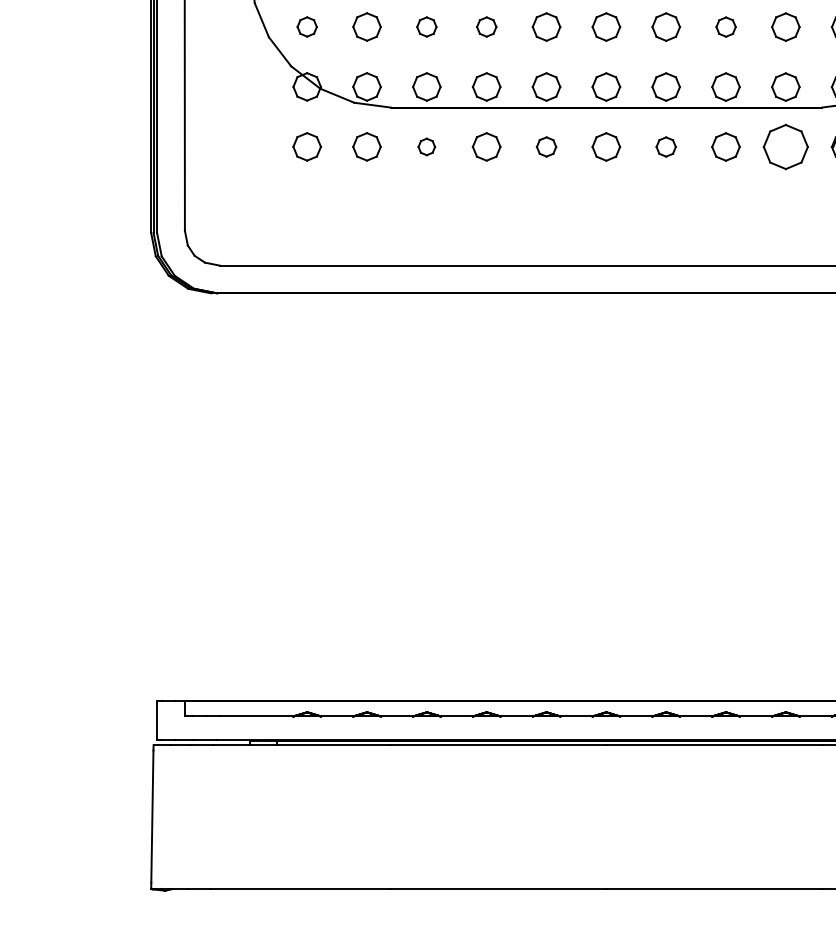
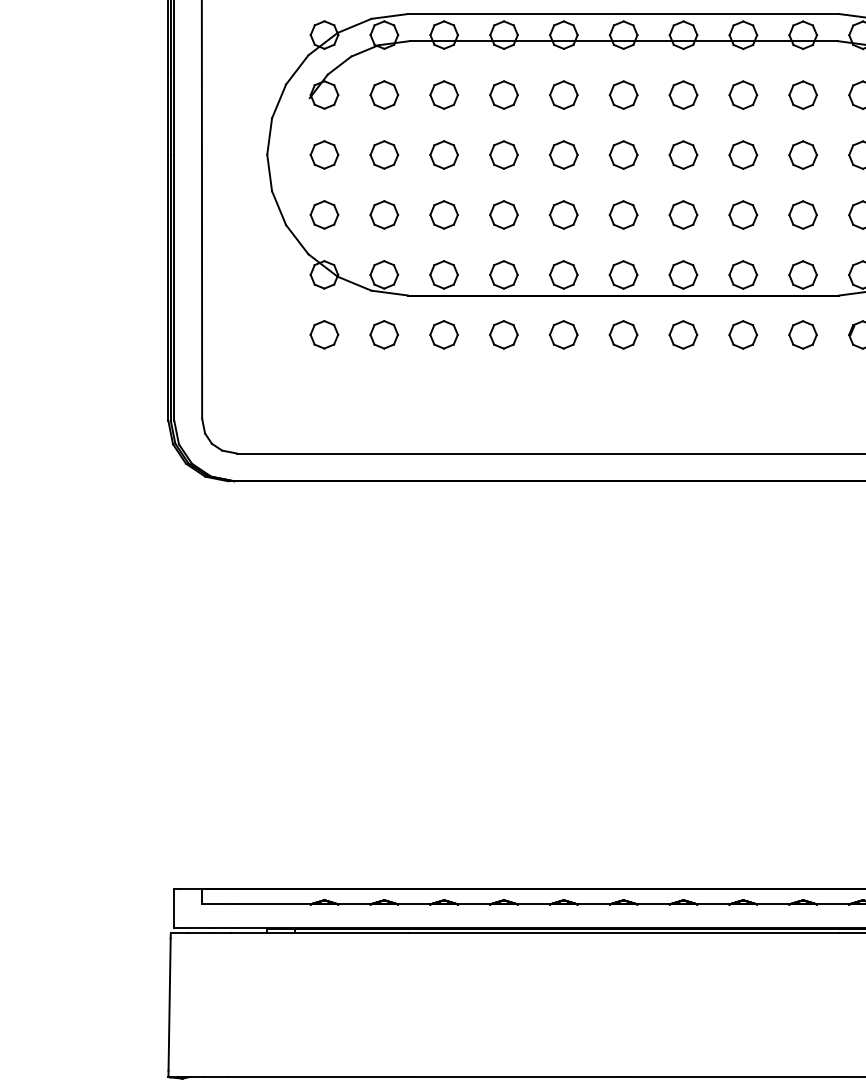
part: (307, 26) -> (324, 214), size x1.43
part: (426, 26) -> (443, 214), size x1.43
part: (486, 26) -> (503, 214), size x1.43
part: (726, 26) -> (743, 214), size x1.43
part: (426, 146) -> (443, 334), size x1.67
part: (546, 146) -> (563, 334), size x1.43
part: (666, 146) -> (683, 334), size x1.43
part: (785, 146) -> (802, 334), size x0.62

